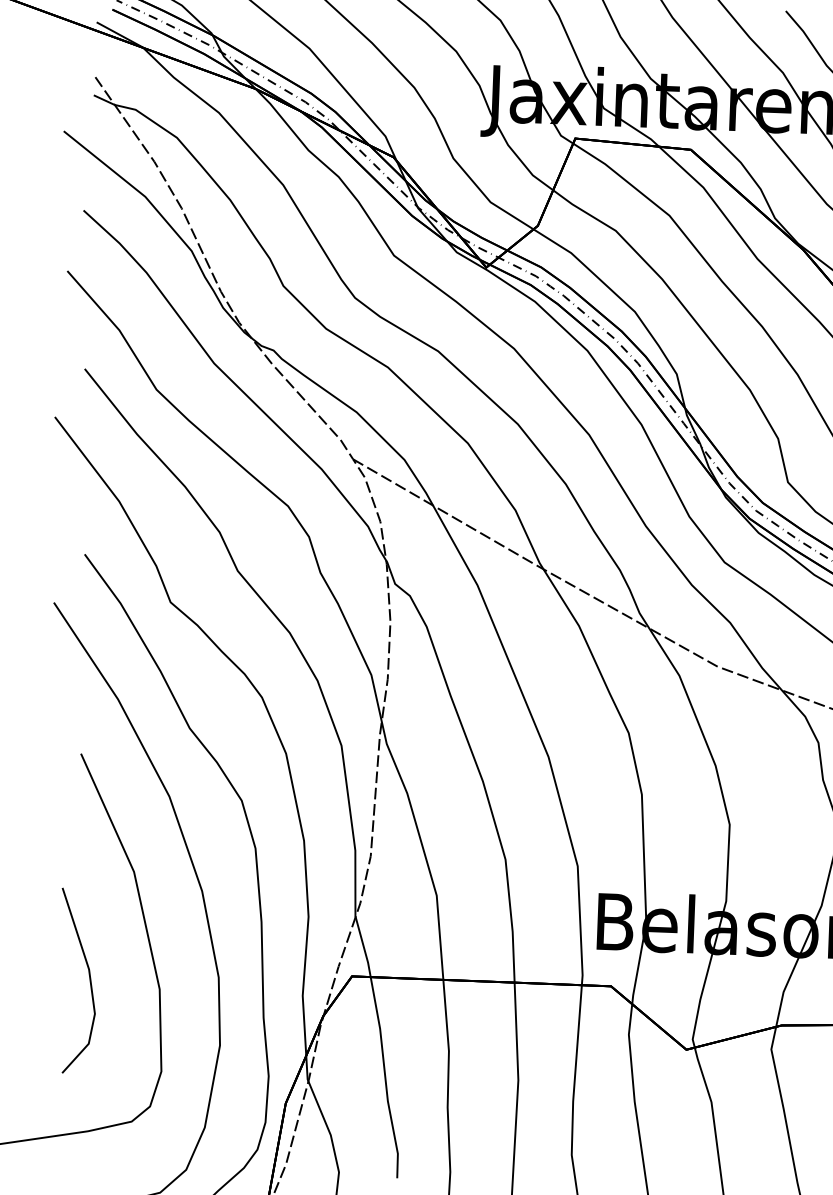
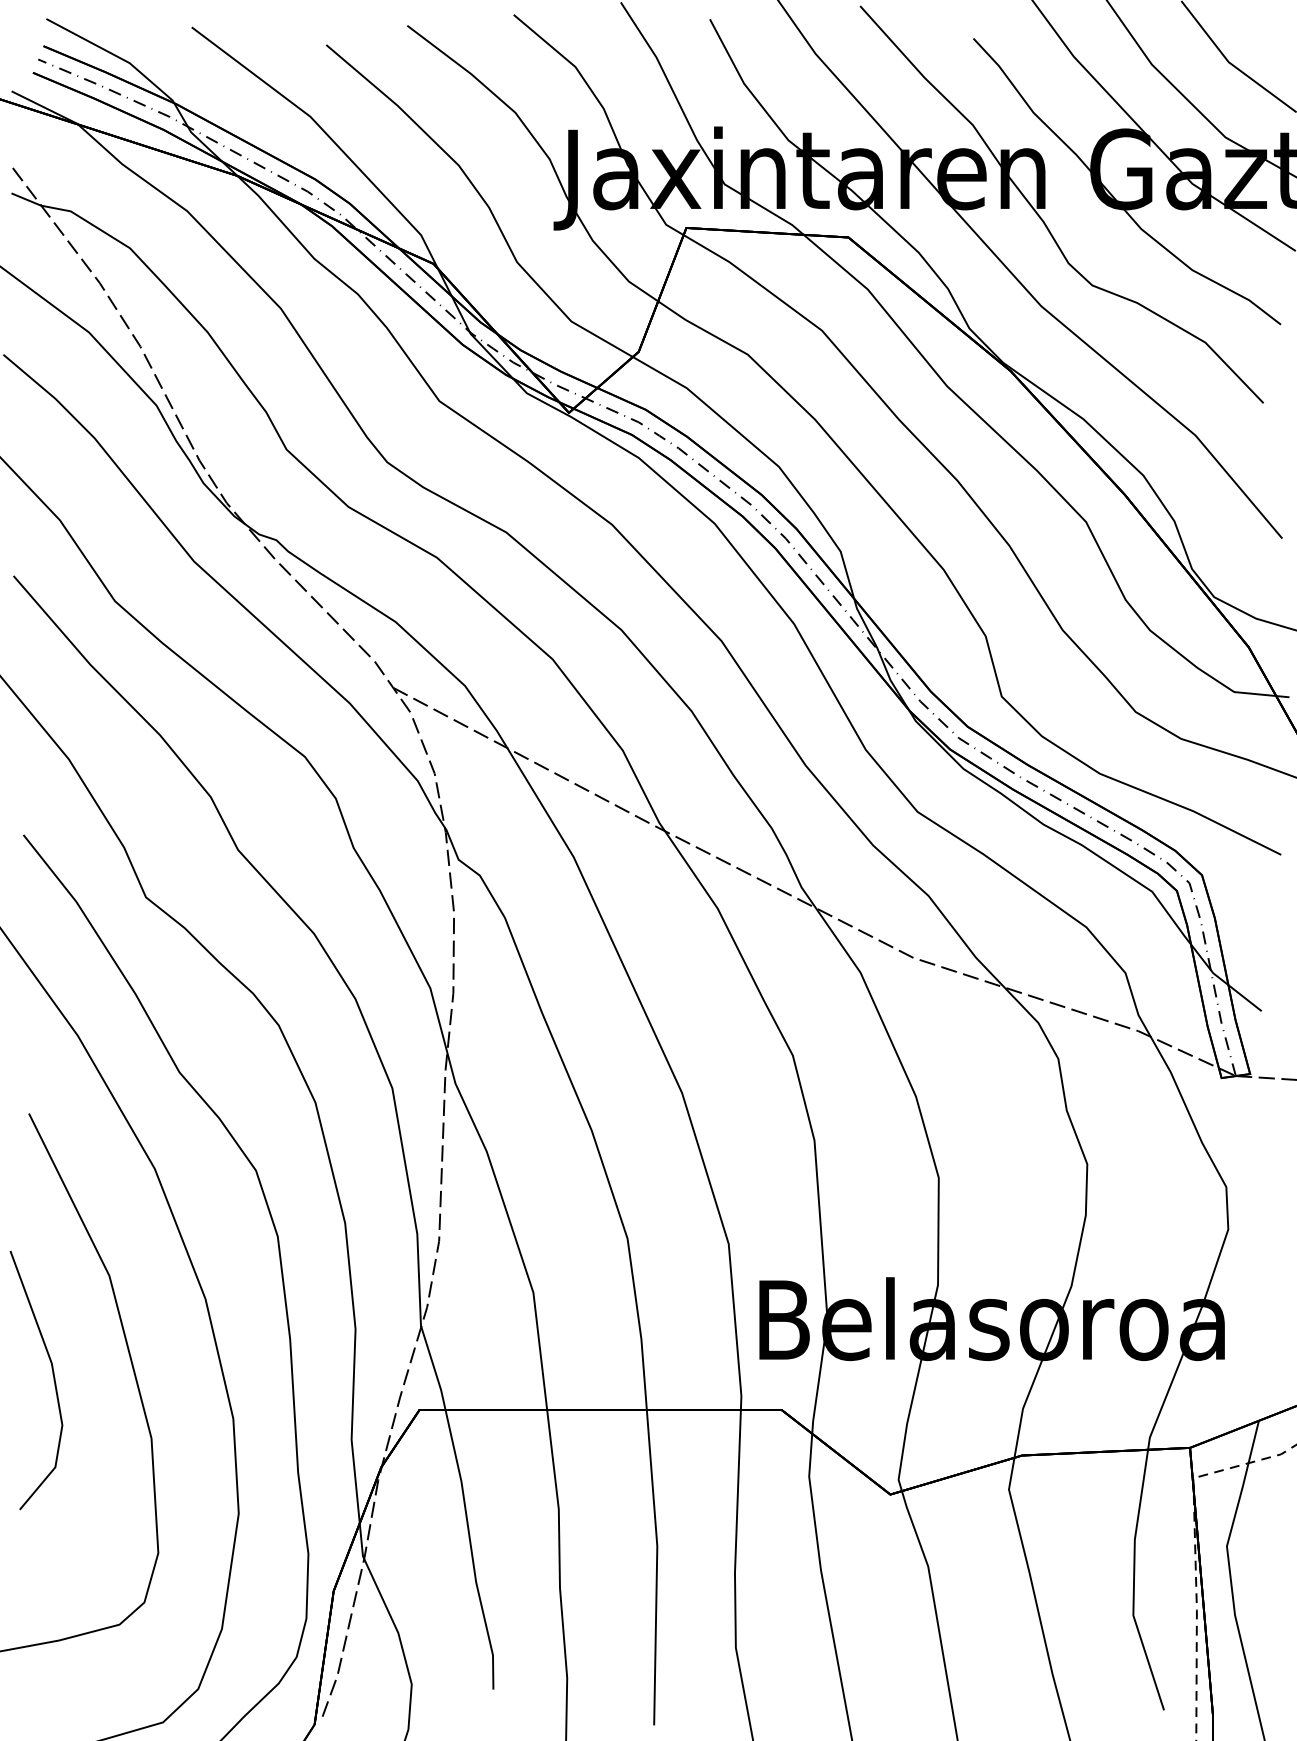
line: (89, 981) -> (53, 1380), moved

